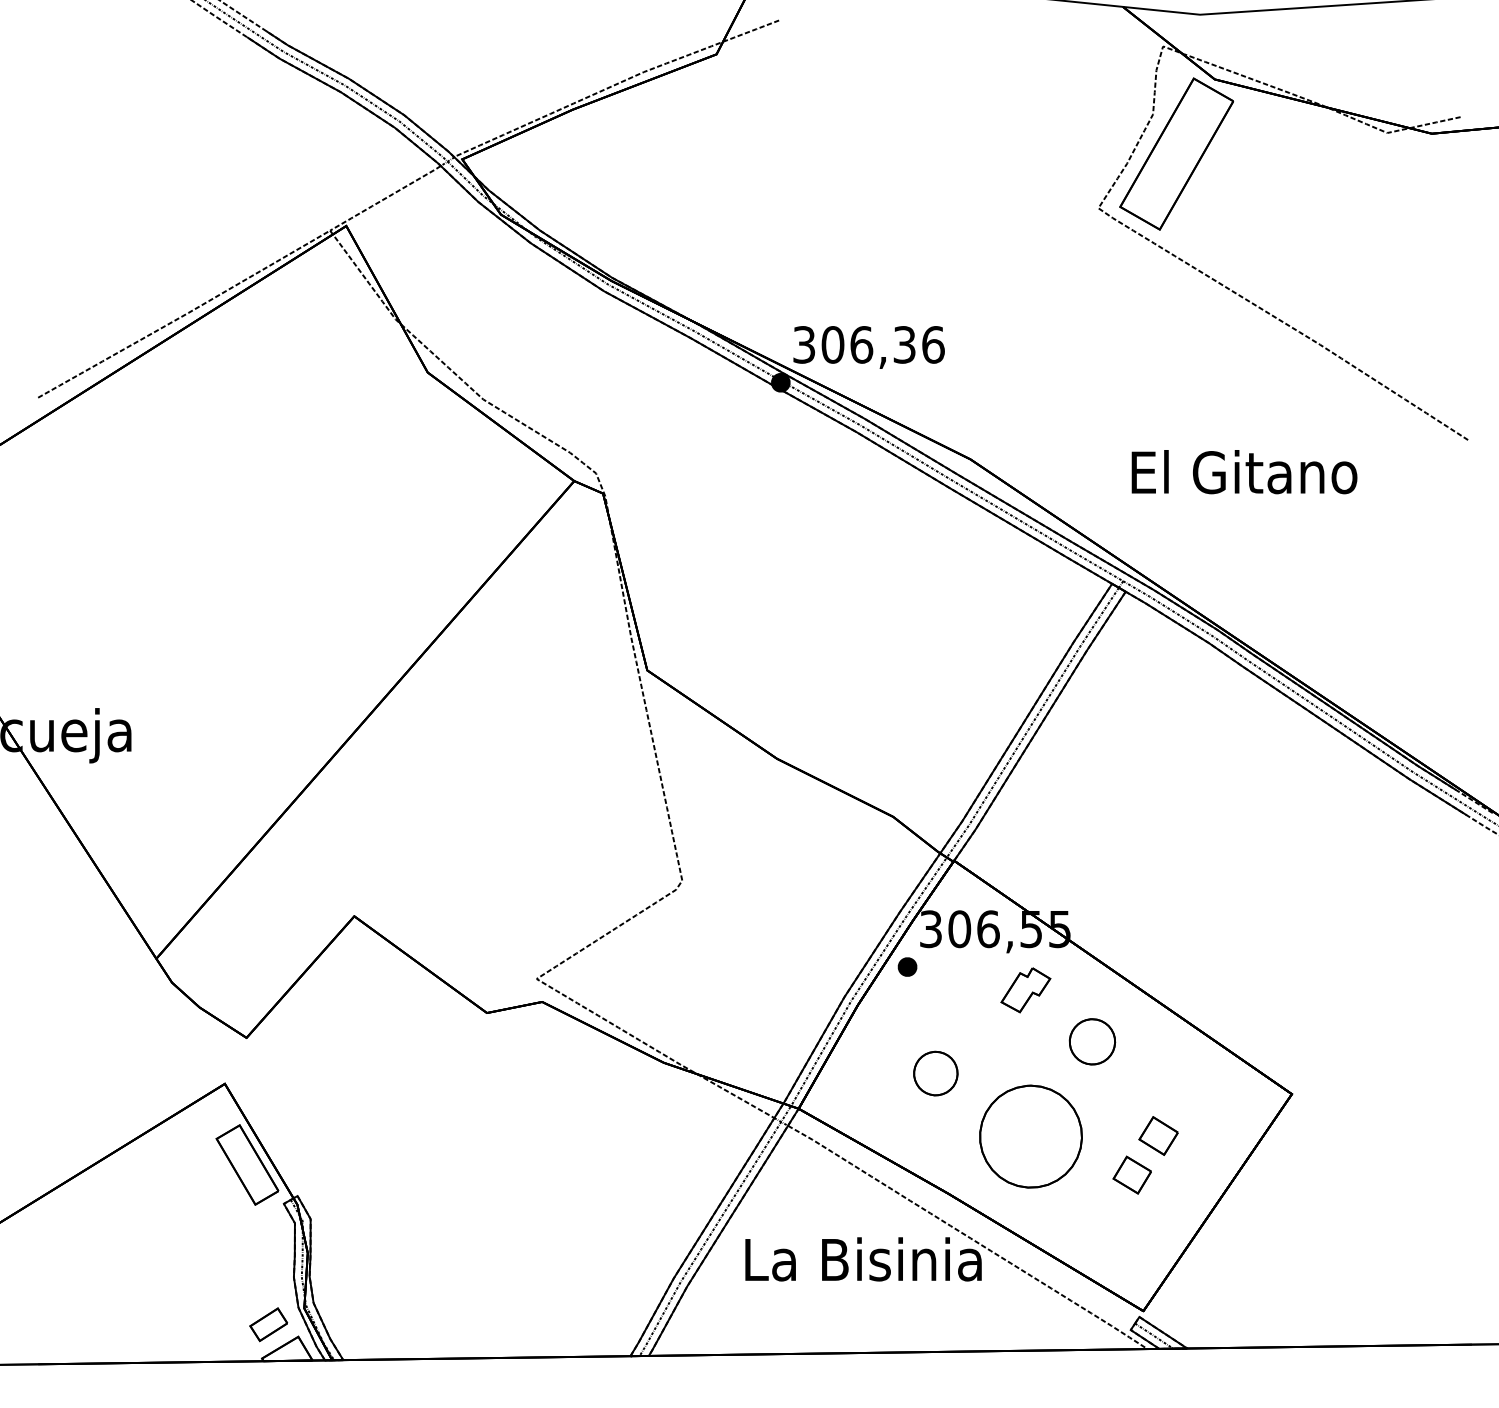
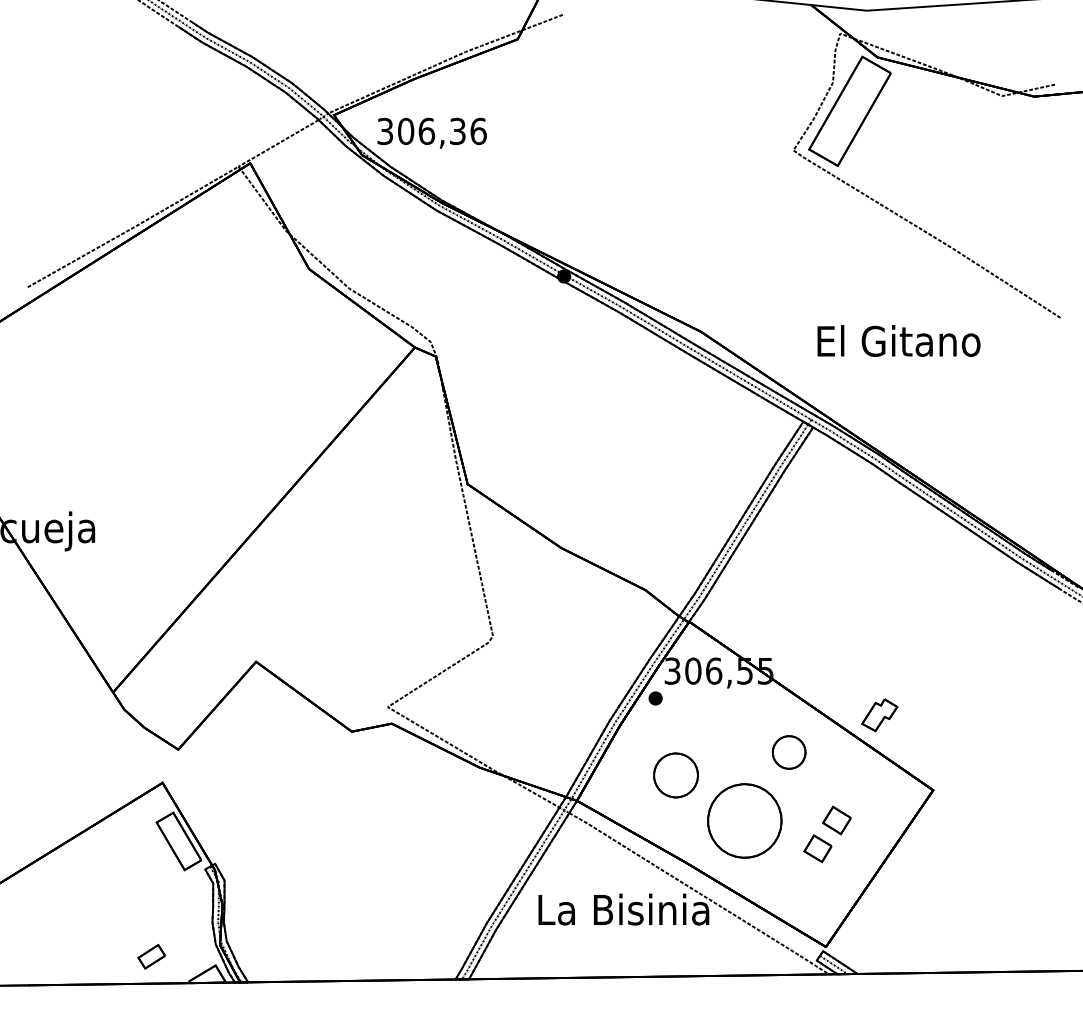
text: (868, 347) -> (431, 133), moved
part: (1025, 990) -> (879, 715), moved
part: (935, 1073) -> (675, 775), size x1.4
part: (268, 1324) -> (151, 956), moved

